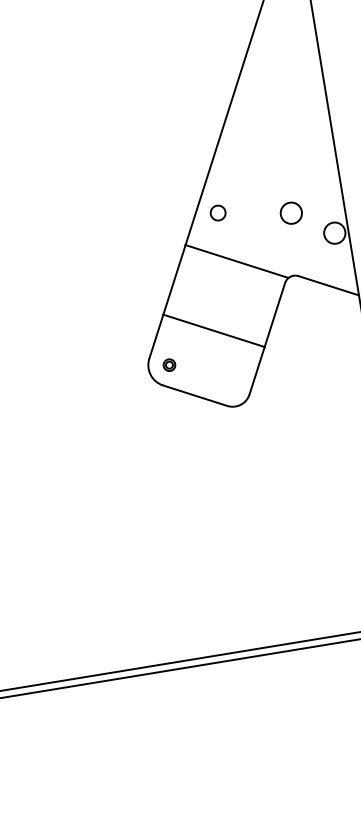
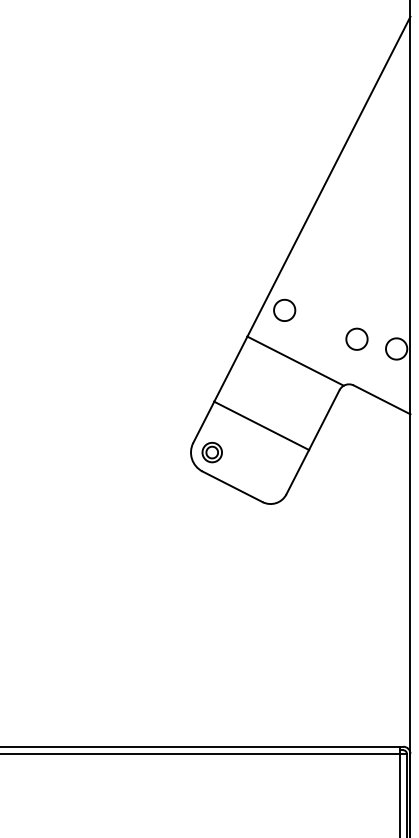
part: (217, 212) -> (284, 309), size x1.43
part: (290, 212) -> (356, 338), moved
part: (168, 365) -> (211, 452), size x1.67

